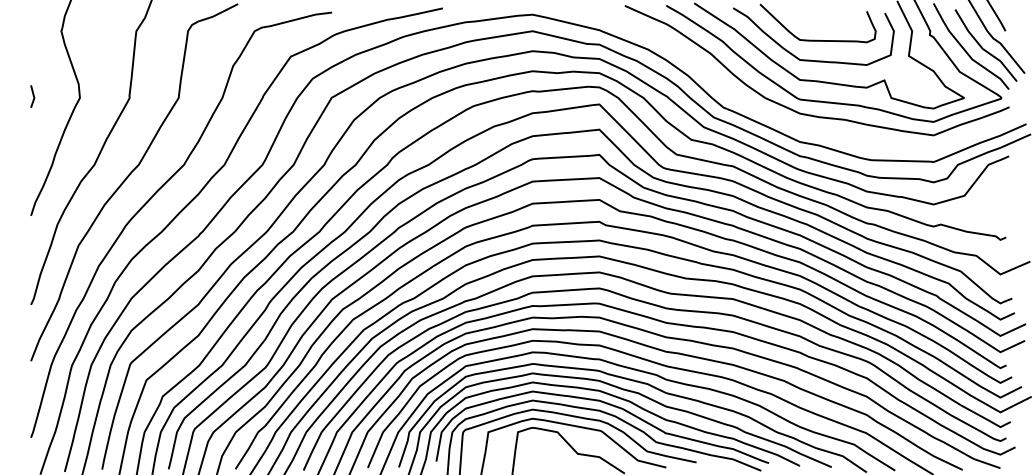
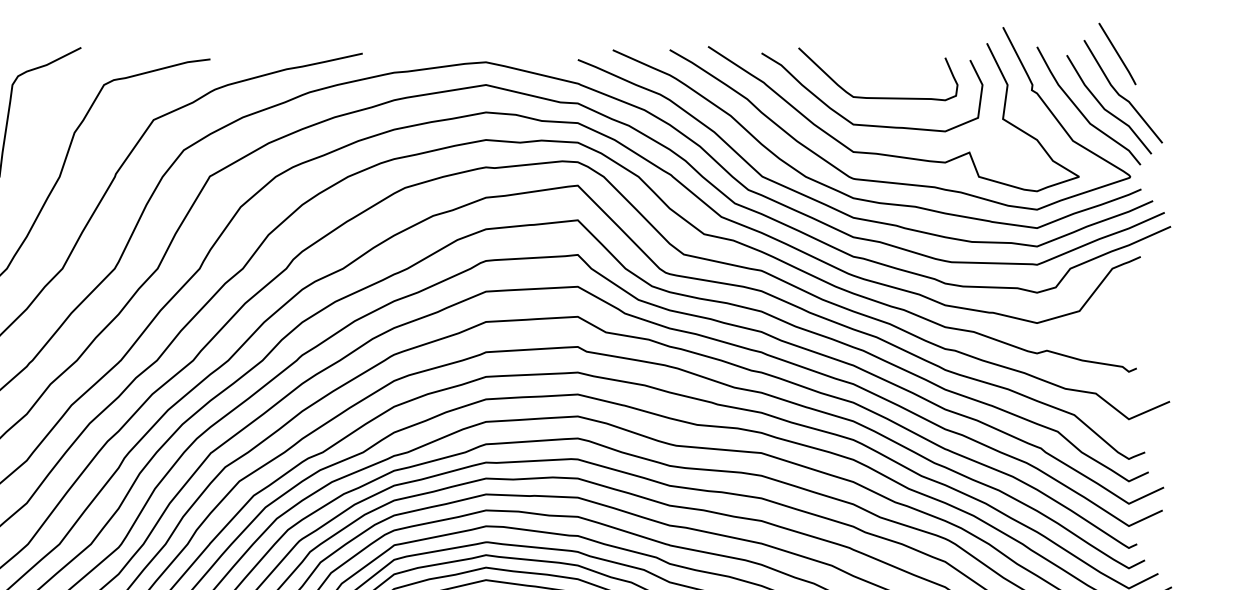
curve: (789, 121) -> (839, 209), added

